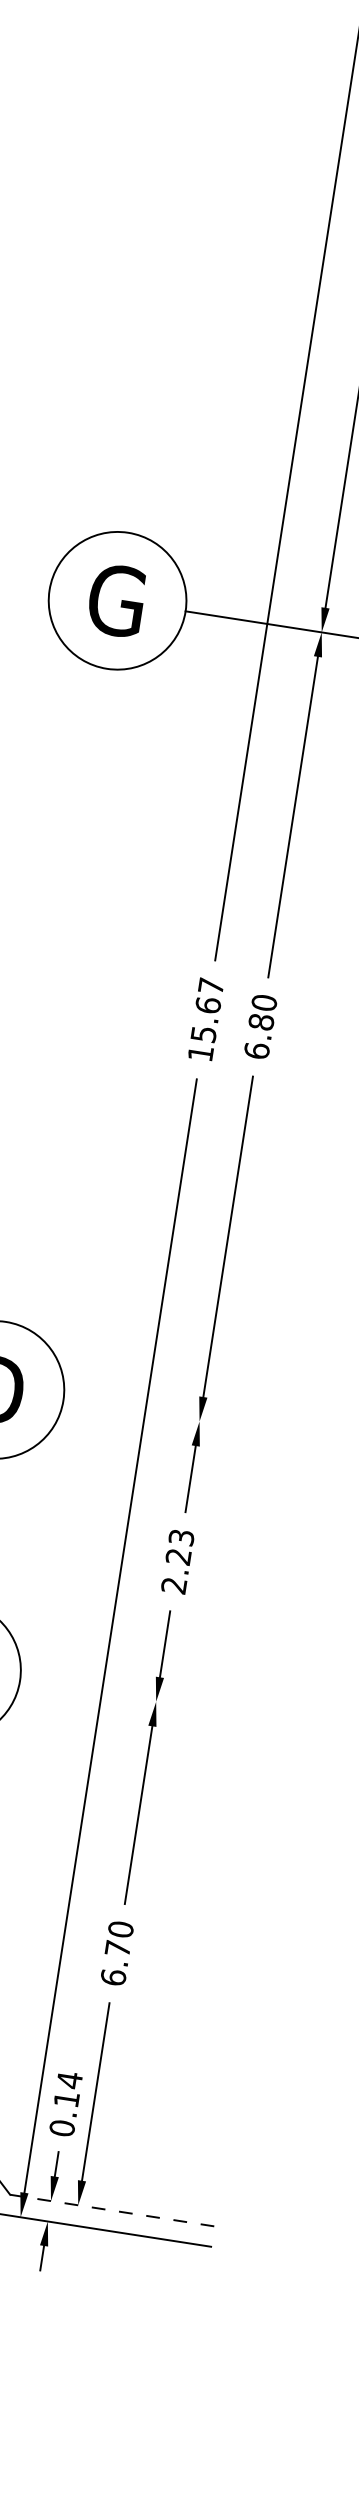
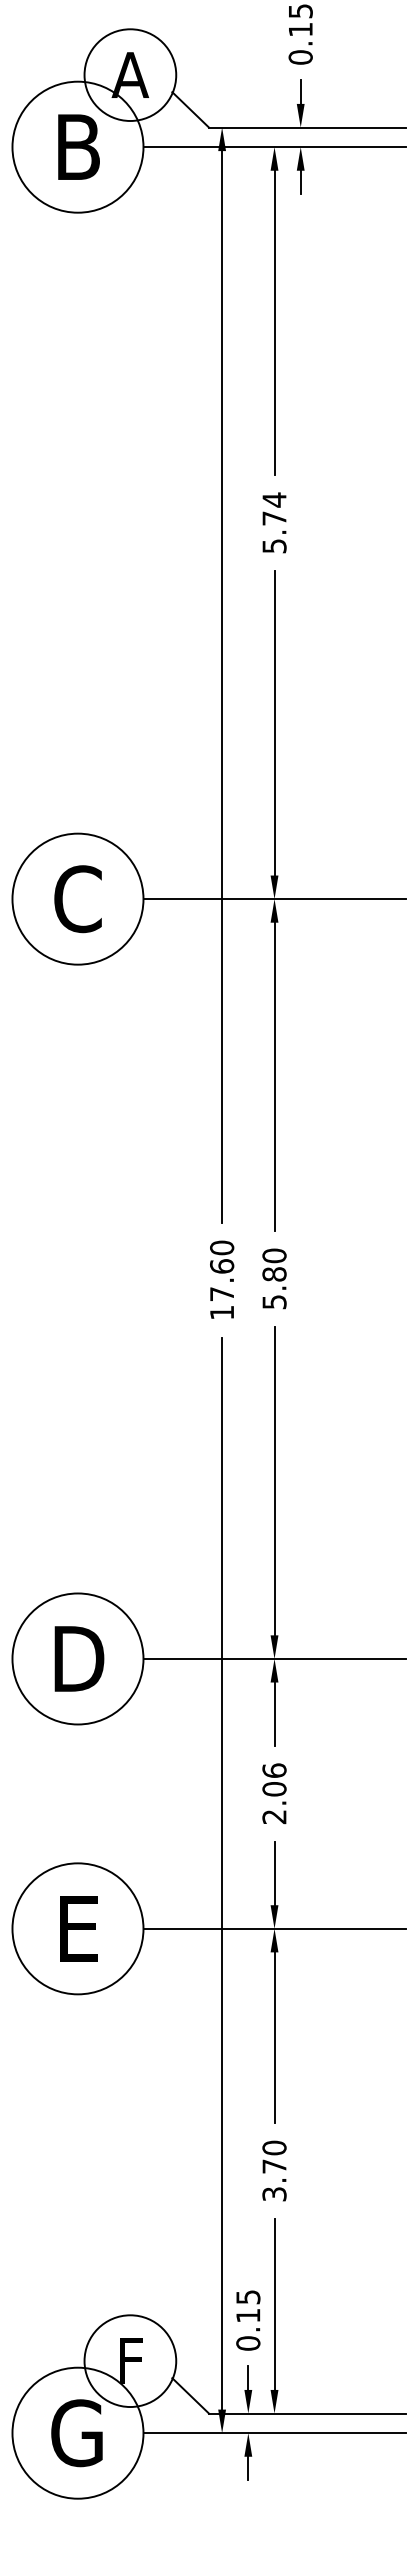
text: (116, 600) -> (76, 899), G -> C
text: (207, 1009) -> (222, 1270), 15.67 -> 17.60
text: (257, 1050) -> (274, 1301), 6.80 -> 5.80
line: (199, 1421) -> (274, 1658), added
text: (180, 1546) -> (274, 1779), 2.23 -> 2.06
line: (156, 1701) -> (274, 1928), added
text: (113, 1976) -> (274, 2193), 6.70 -> 3.70
text: (70, 2079) -> (248, 2296), 0.14 -> 0.15
line: (112, 2210) -> (307, 2413), dashed -> solid

